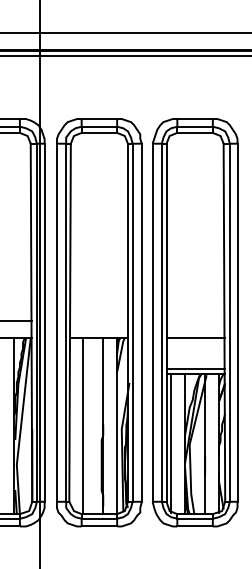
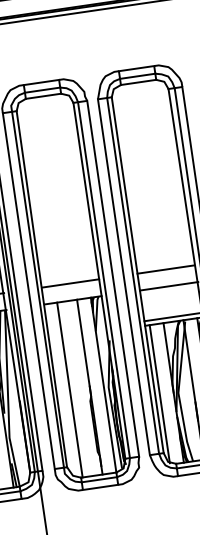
line: (98, 321) -> (69, 283), added
line: (194, 321) -> (165, 269), added

